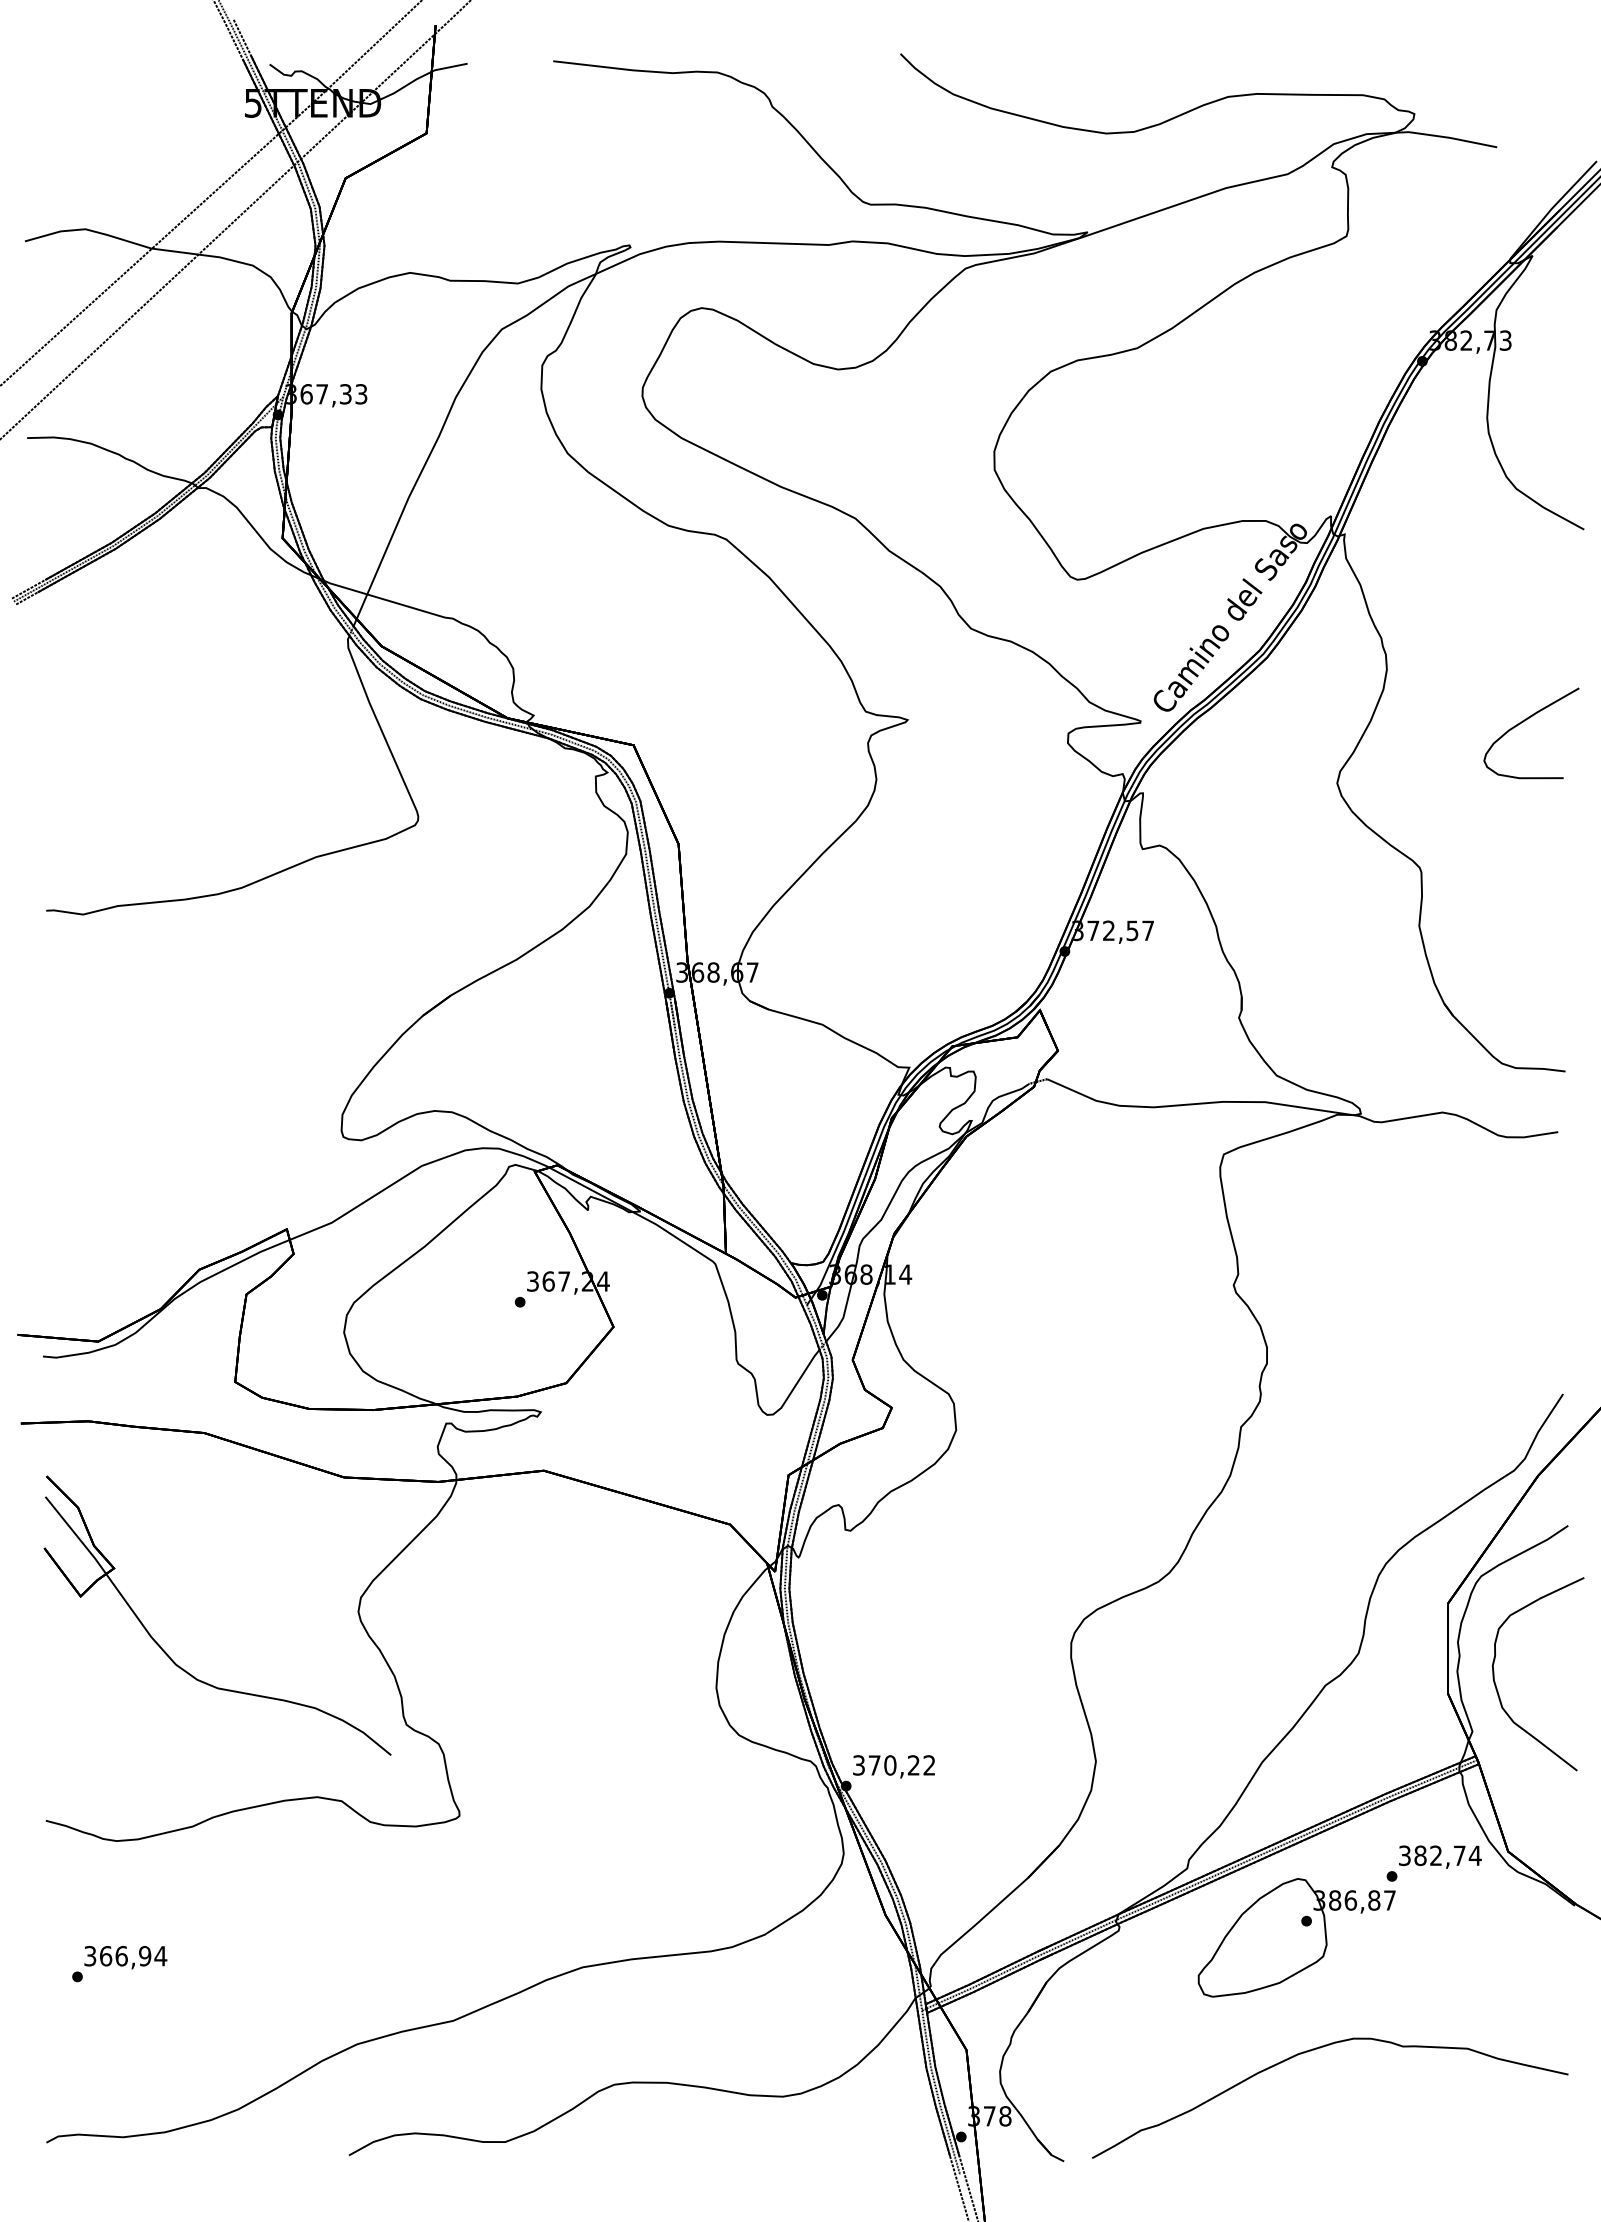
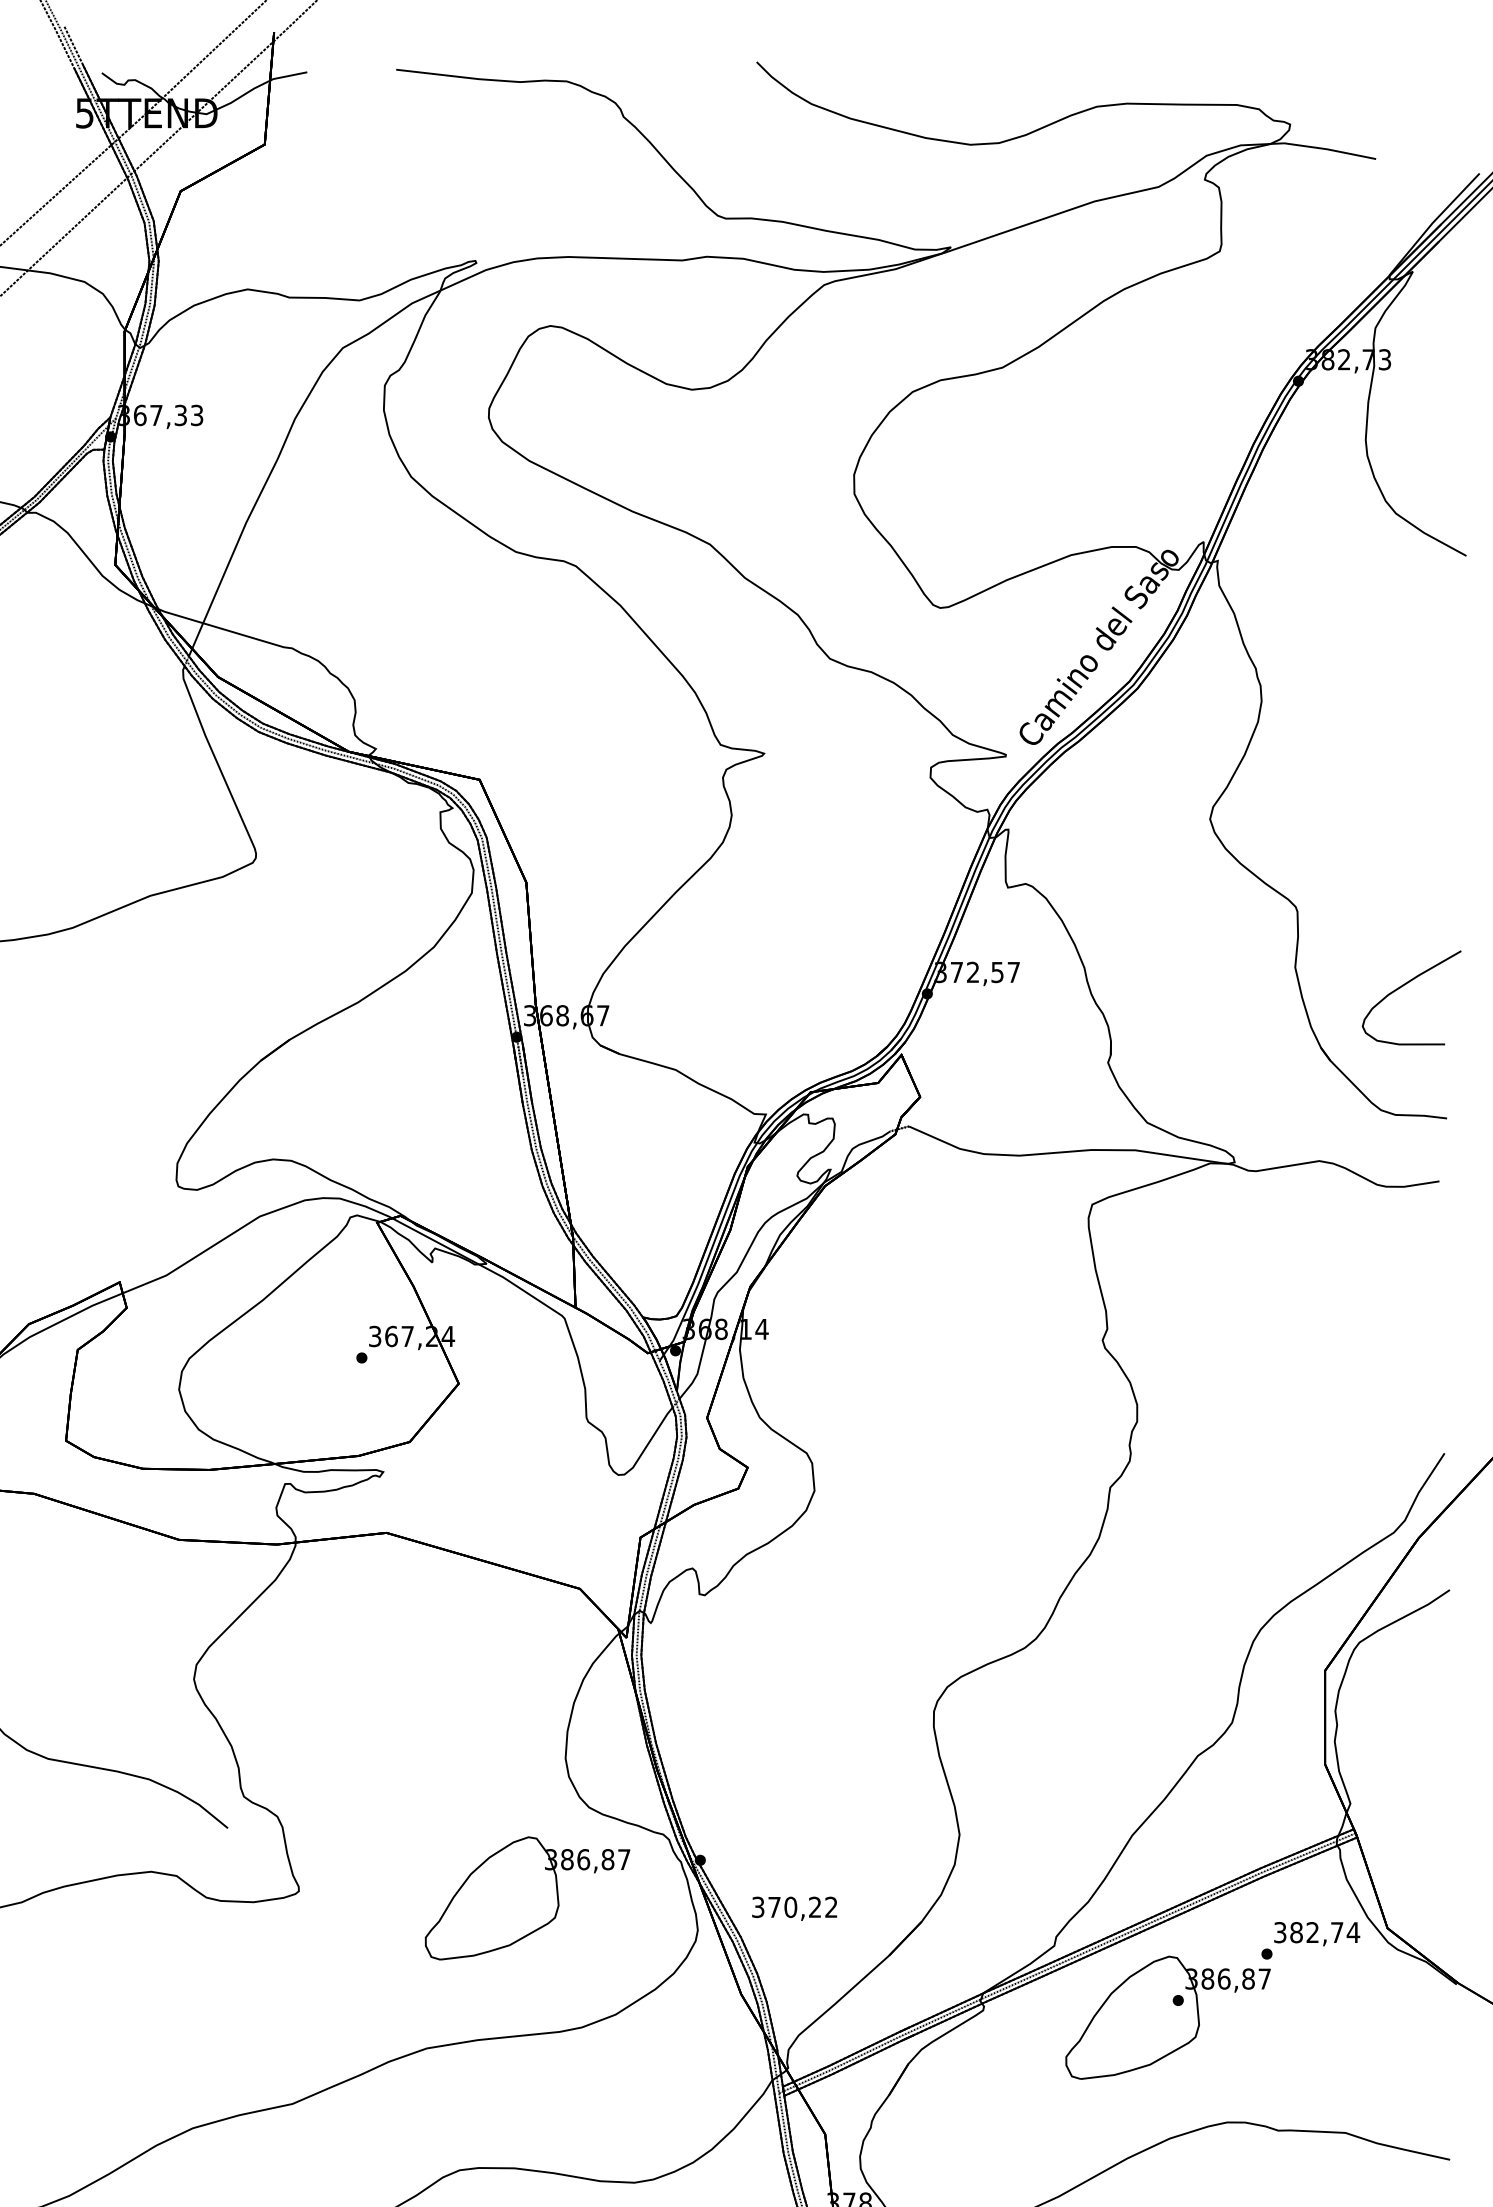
curve: (1523, 722) -> (1403, 986), moved
curve: (1496, 1684) -> (1375, 1754), removed
text: (893, 1766) -> (794, 1908), moved
part: (679, 1822) -> (527, 1898), added

